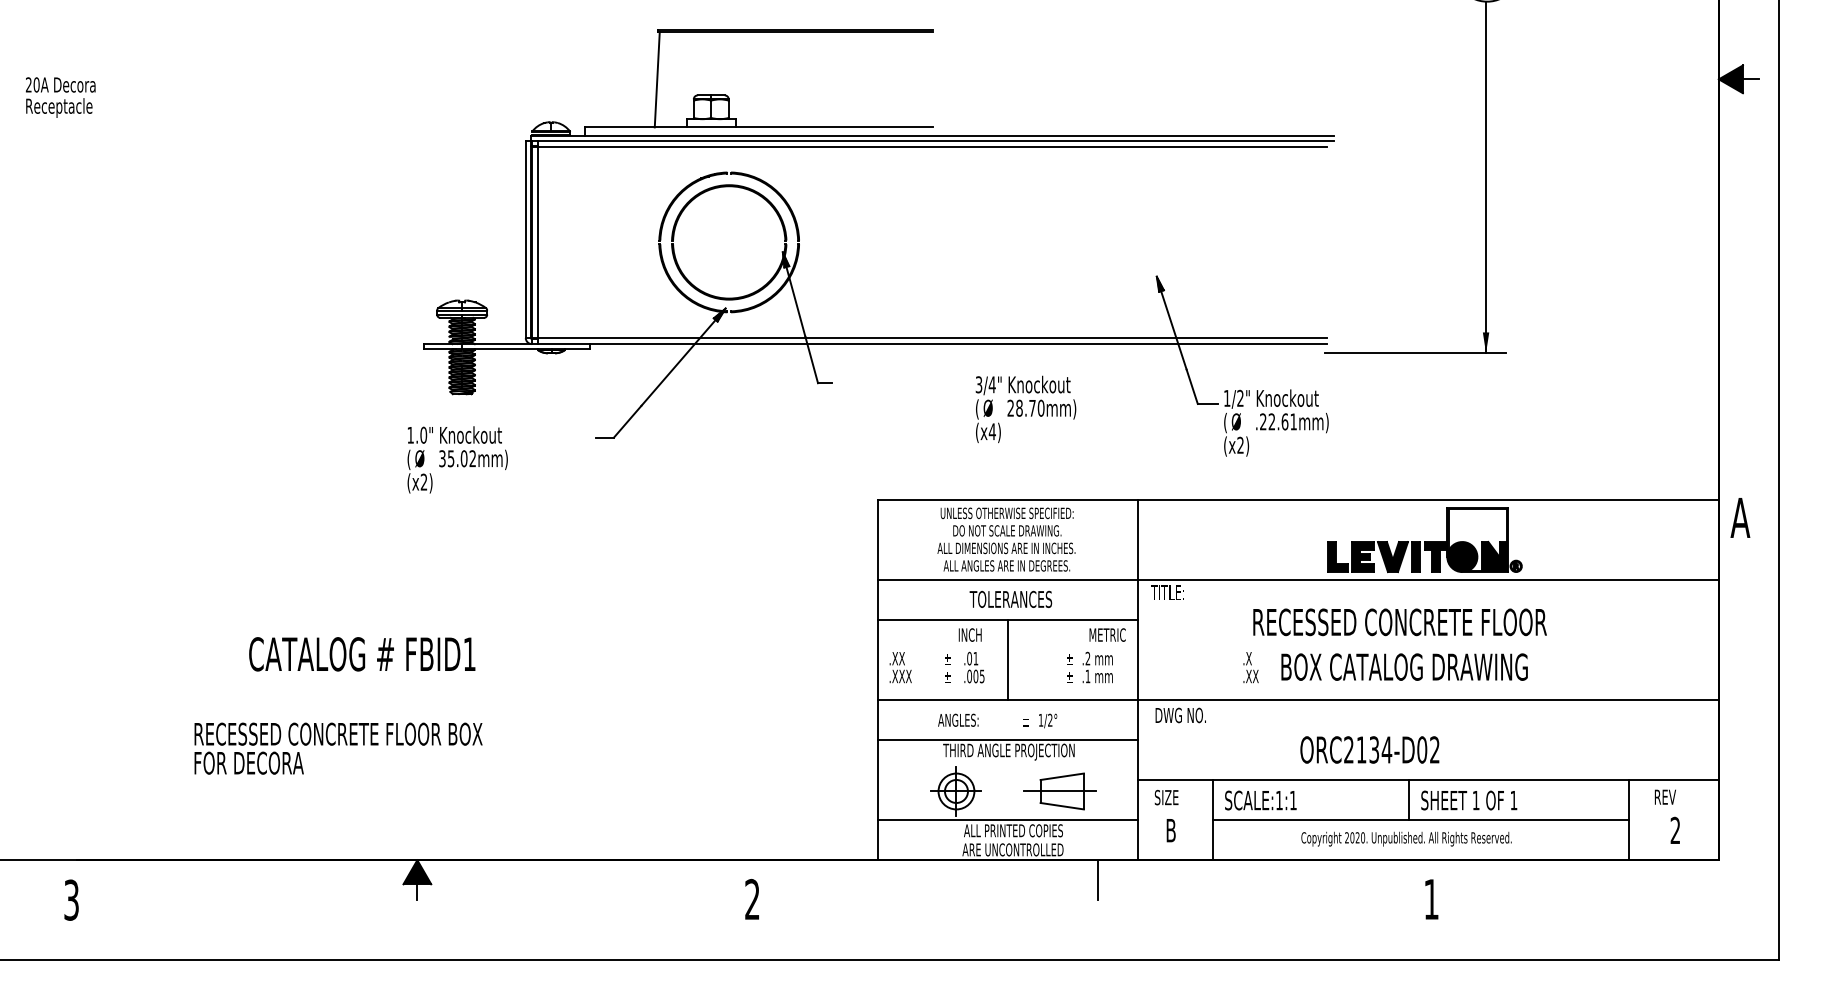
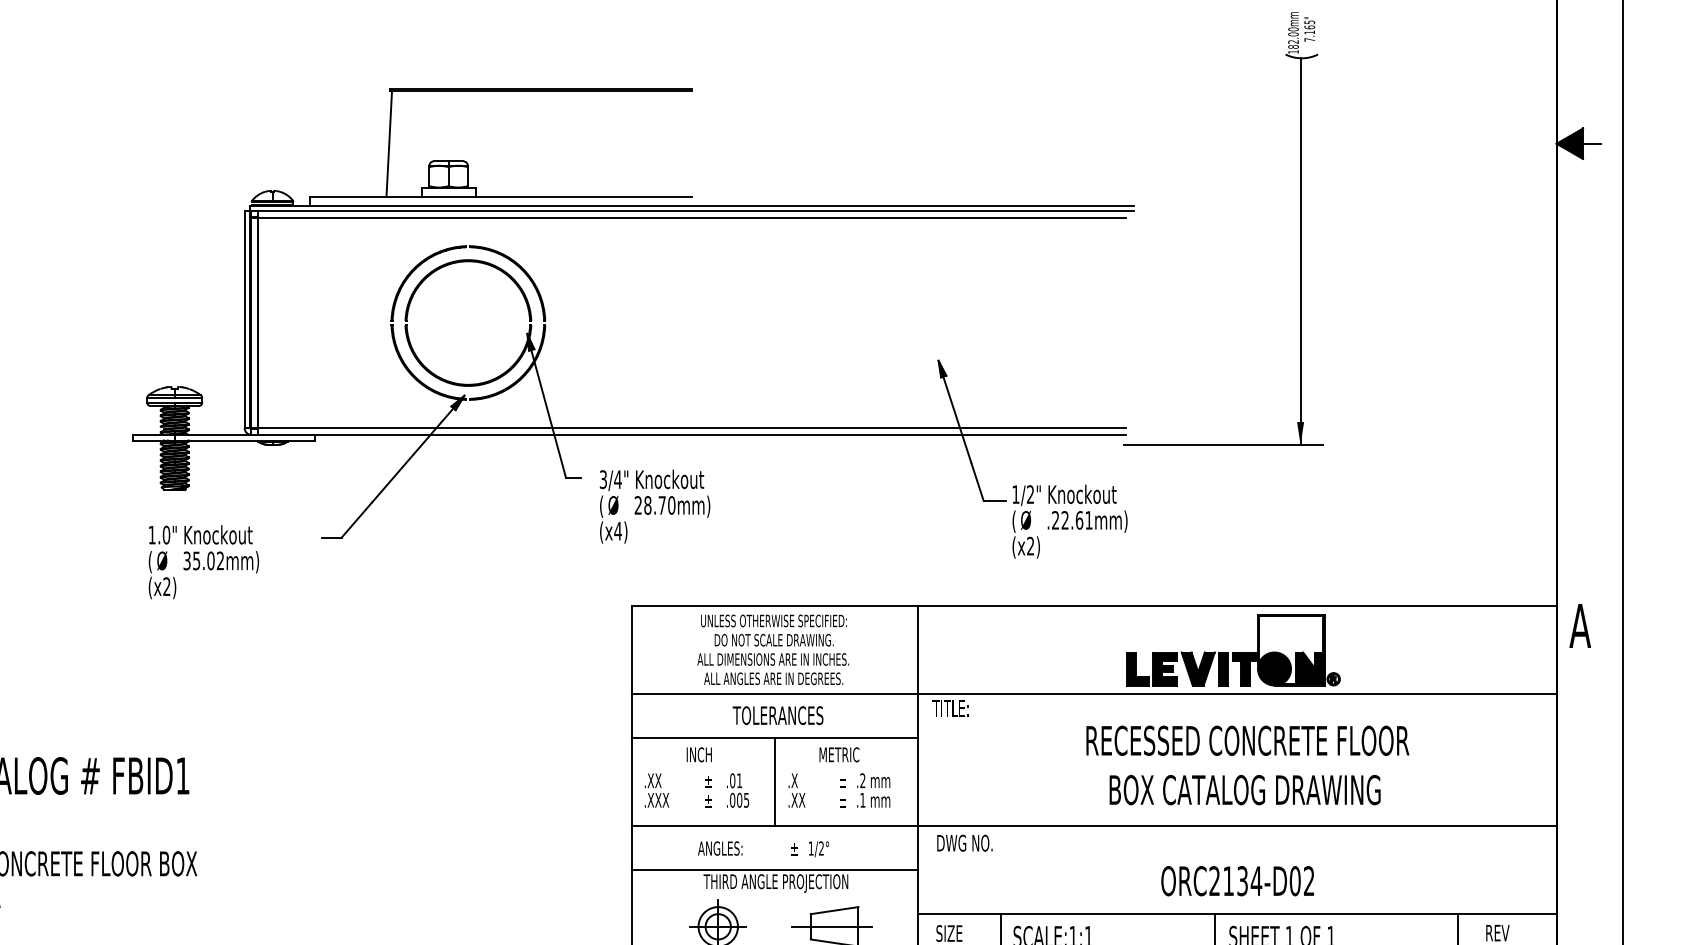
text: (1025, 409) -> (654, 506), moved
text: (457, 459) -> (203, 561), moved
text: (1399, 622) -> (1247, 740), moved
text: (969, 634) -> (698, 754), moved
text: (1107, 634) -> (839, 754), moved
text: (1404, 666) -> (1244, 789), moved
text: (1250, 667) -> (796, 790), moved
text: (1369, 749) -> (1237, 880), moved

